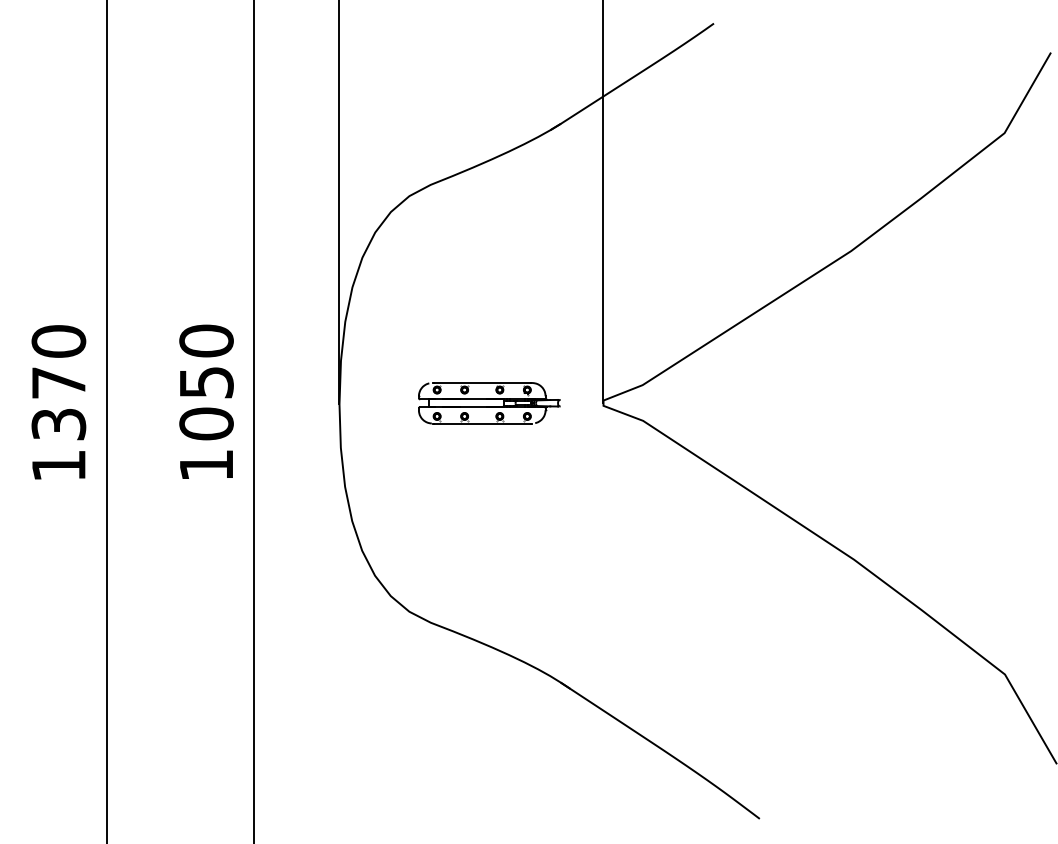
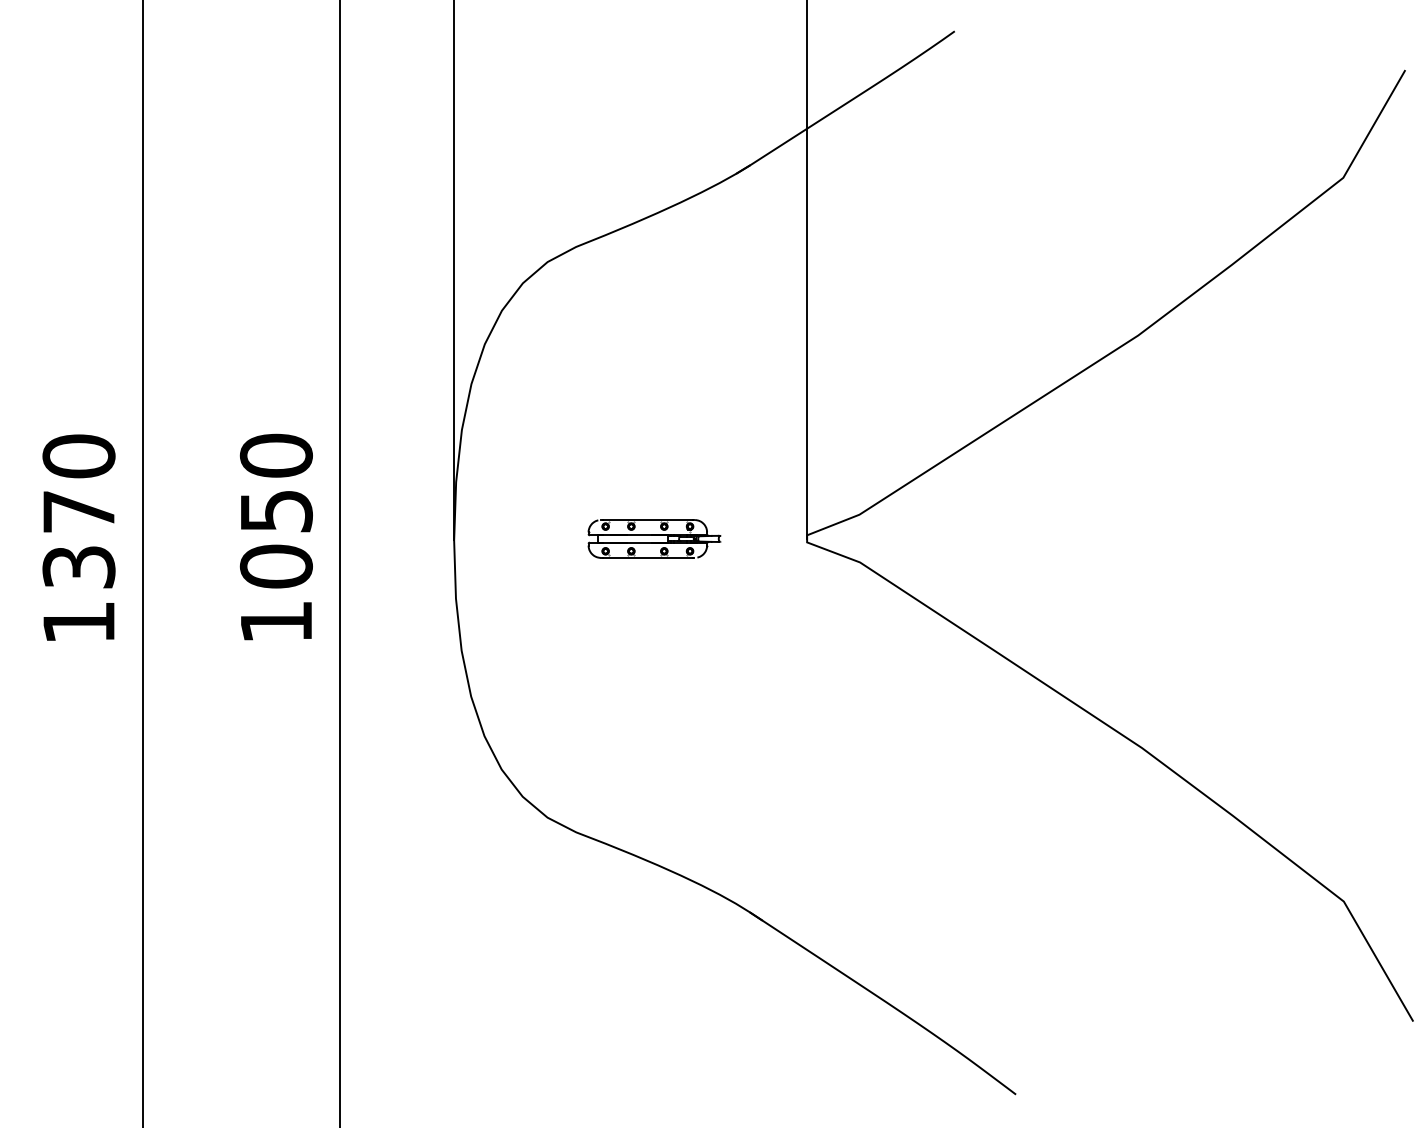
part: (489, 402) -> (654, 538), size x0.7

